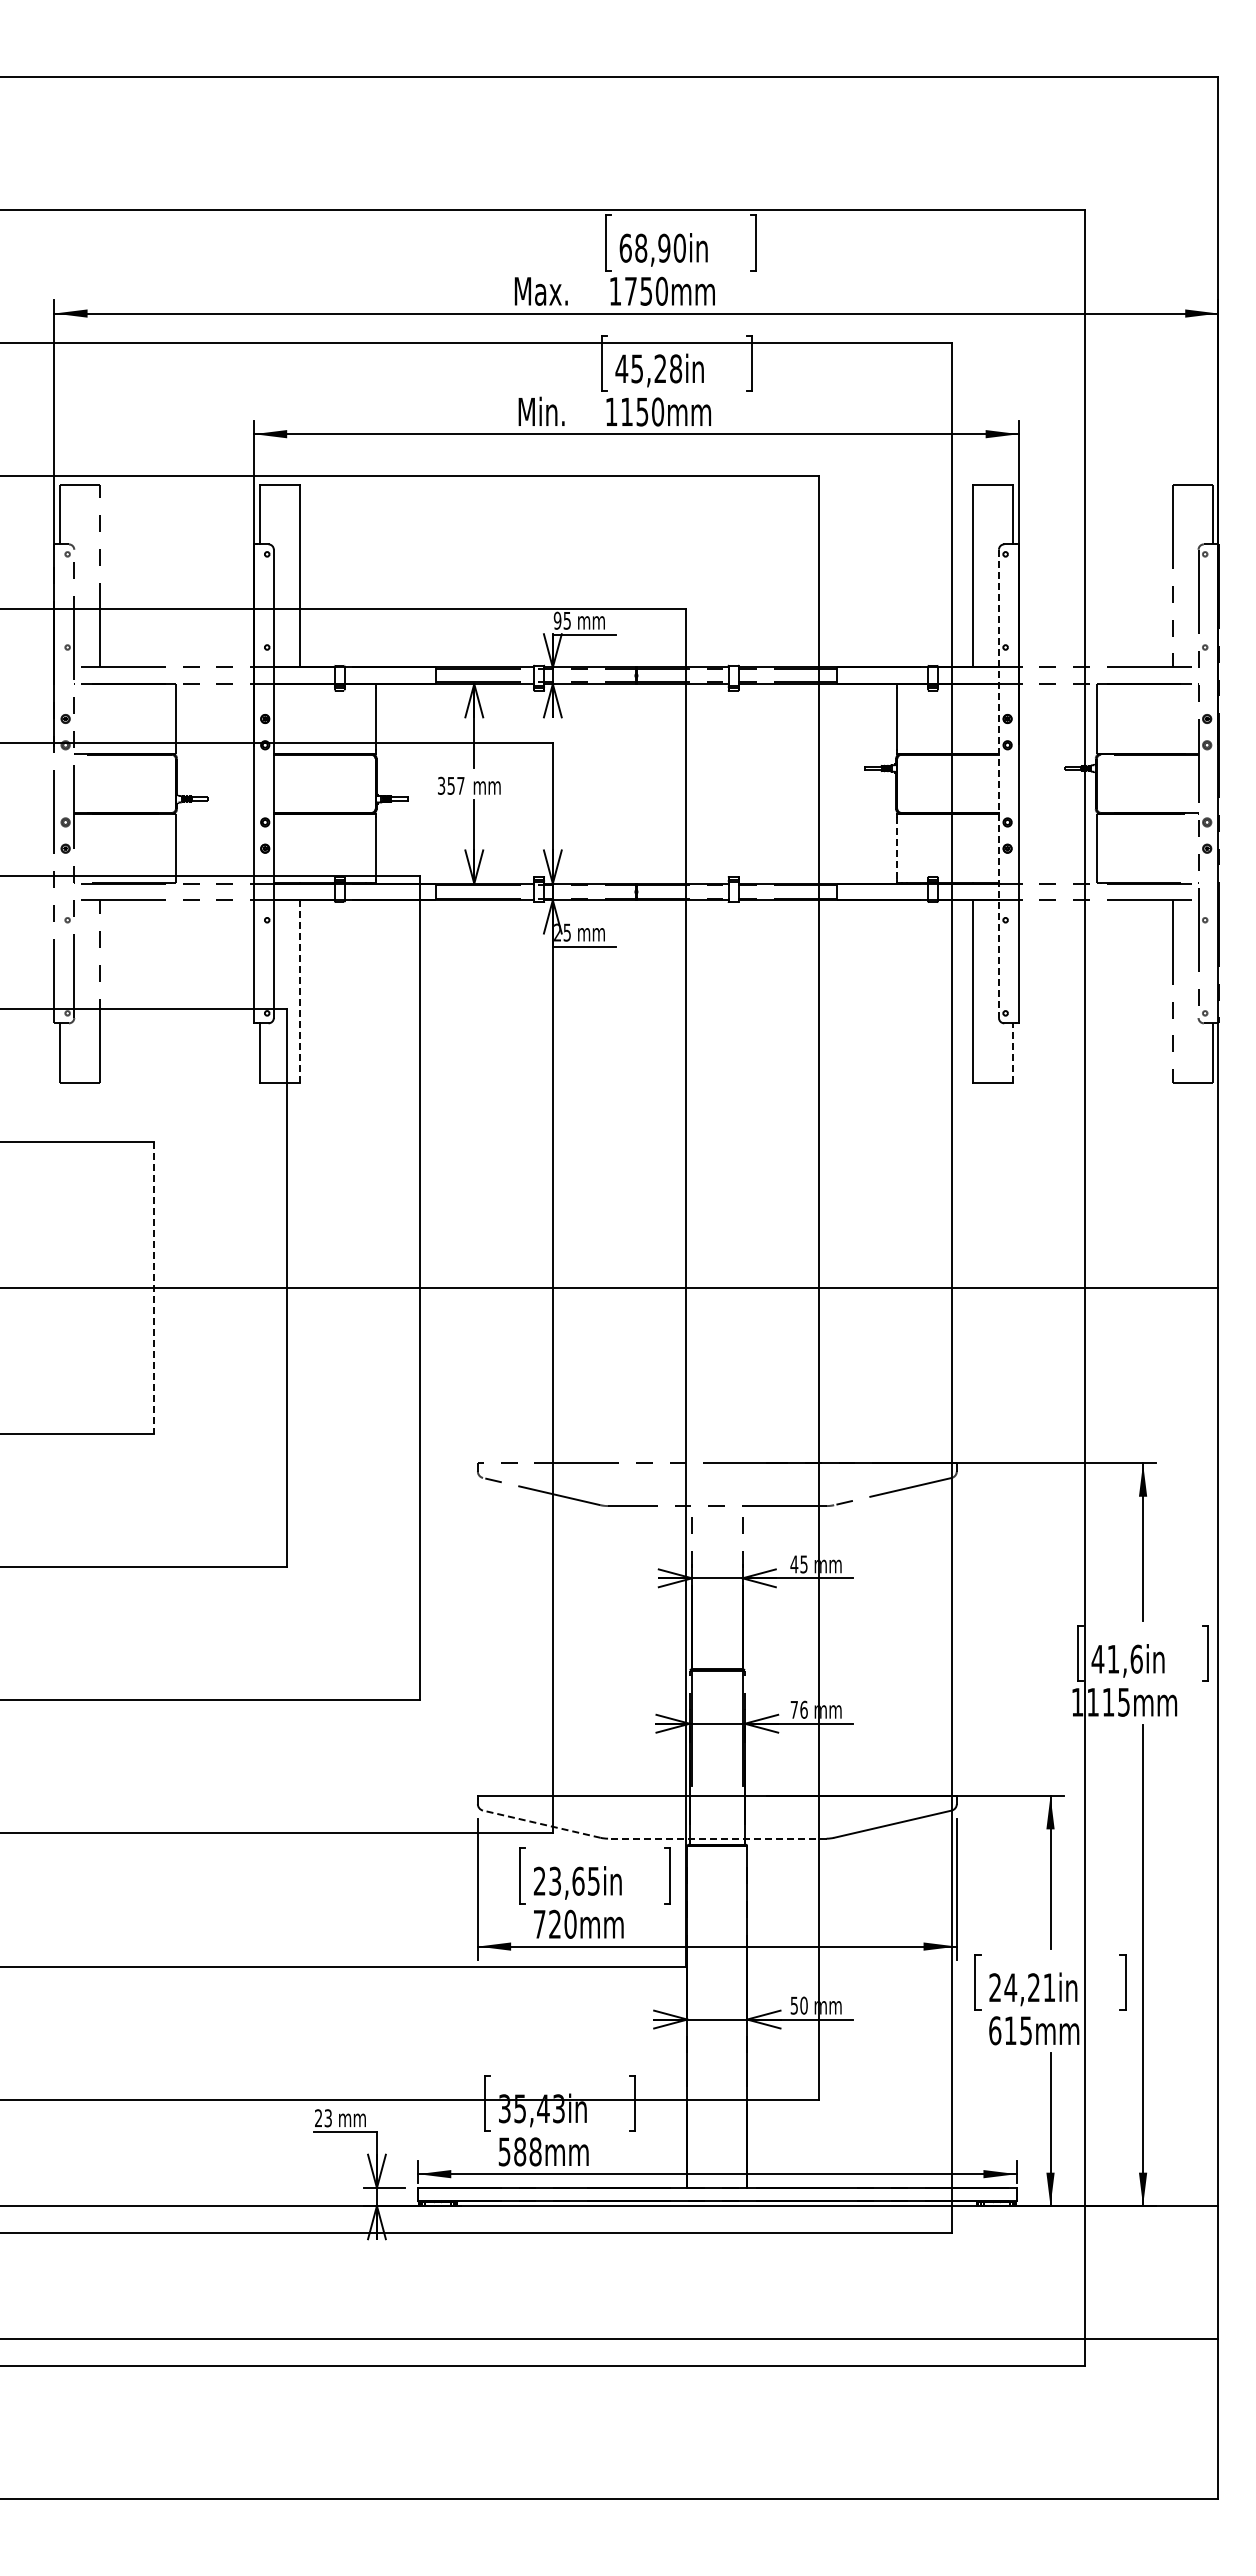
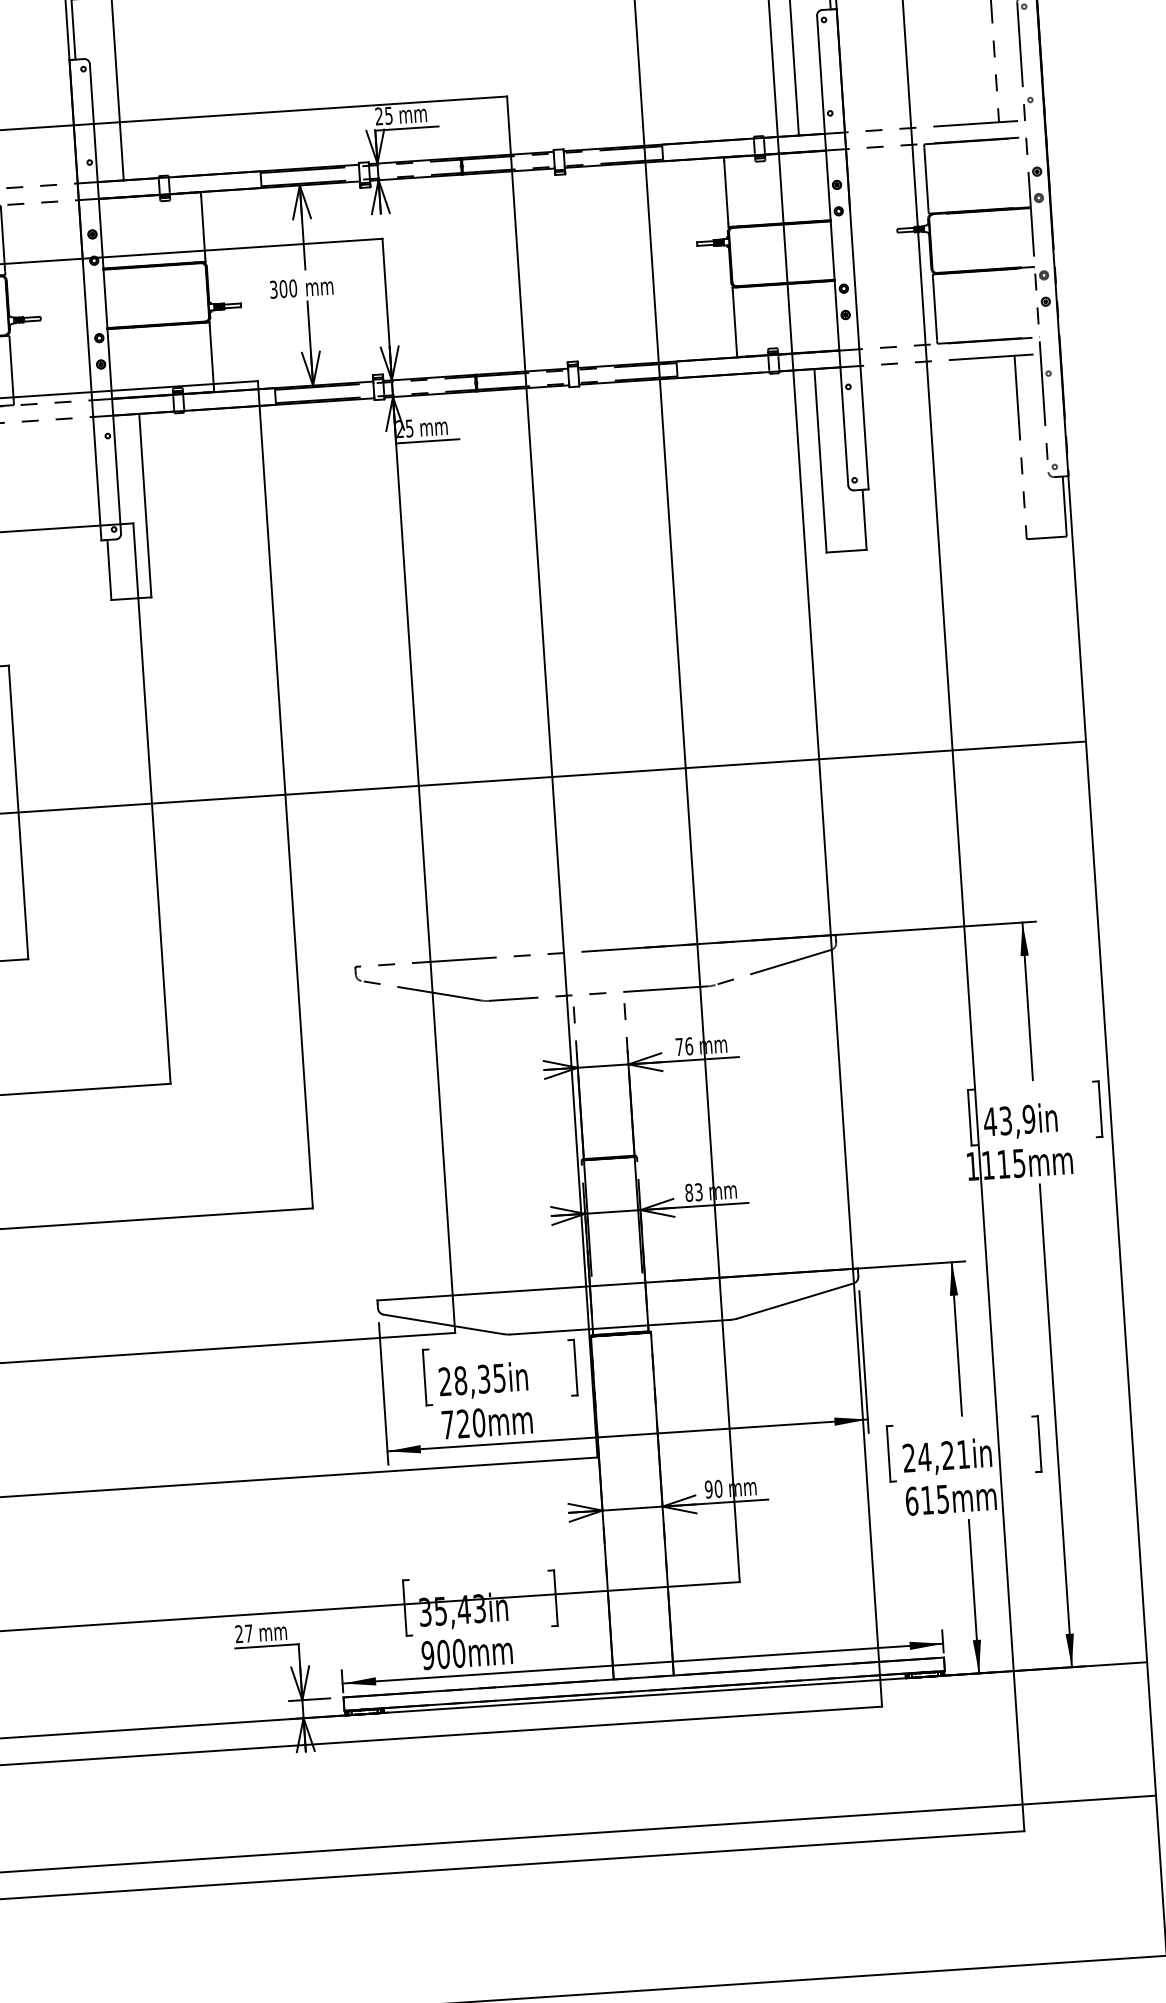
text: (557, 620) -> (379, 116), 95 -> 25
line: (998, 784) -> (832, 251), dashed -> solid
text: (455, 785) -> (287, 288), 357 -> 300
line: (897, 849) -> (735, 323), dashed -> solid
line: (299, 991) -> (145, 505), dashed -> solid
line: (1012, 1053) -> (864, 520), dashed -> solid
line: (153, 1288) -> (18, 812), dashed -> solid
text: (798, 1564) -> (683, 1046), 45 -> 76
text: (1124, 1658) -> (1016, 1119), 41,6in -> 43,9in
text: (798, 1709) -> (693, 1192), 76 -> 83
line: (541, 1824) -> (443, 1324), dashed -> solid
line: (716, 1838) -> (619, 1327), dashed -> solid
text: (566, 1880) -> (472, 1379), 23,65in -> 28,35in
text: (794, 2005) -> (708, 1489), 50 -> 90
text: (327, 2118) -> (248, 1633), 23 -> 27
text: (519, 2151) -> (442, 1654), 588mm -> 900mm

